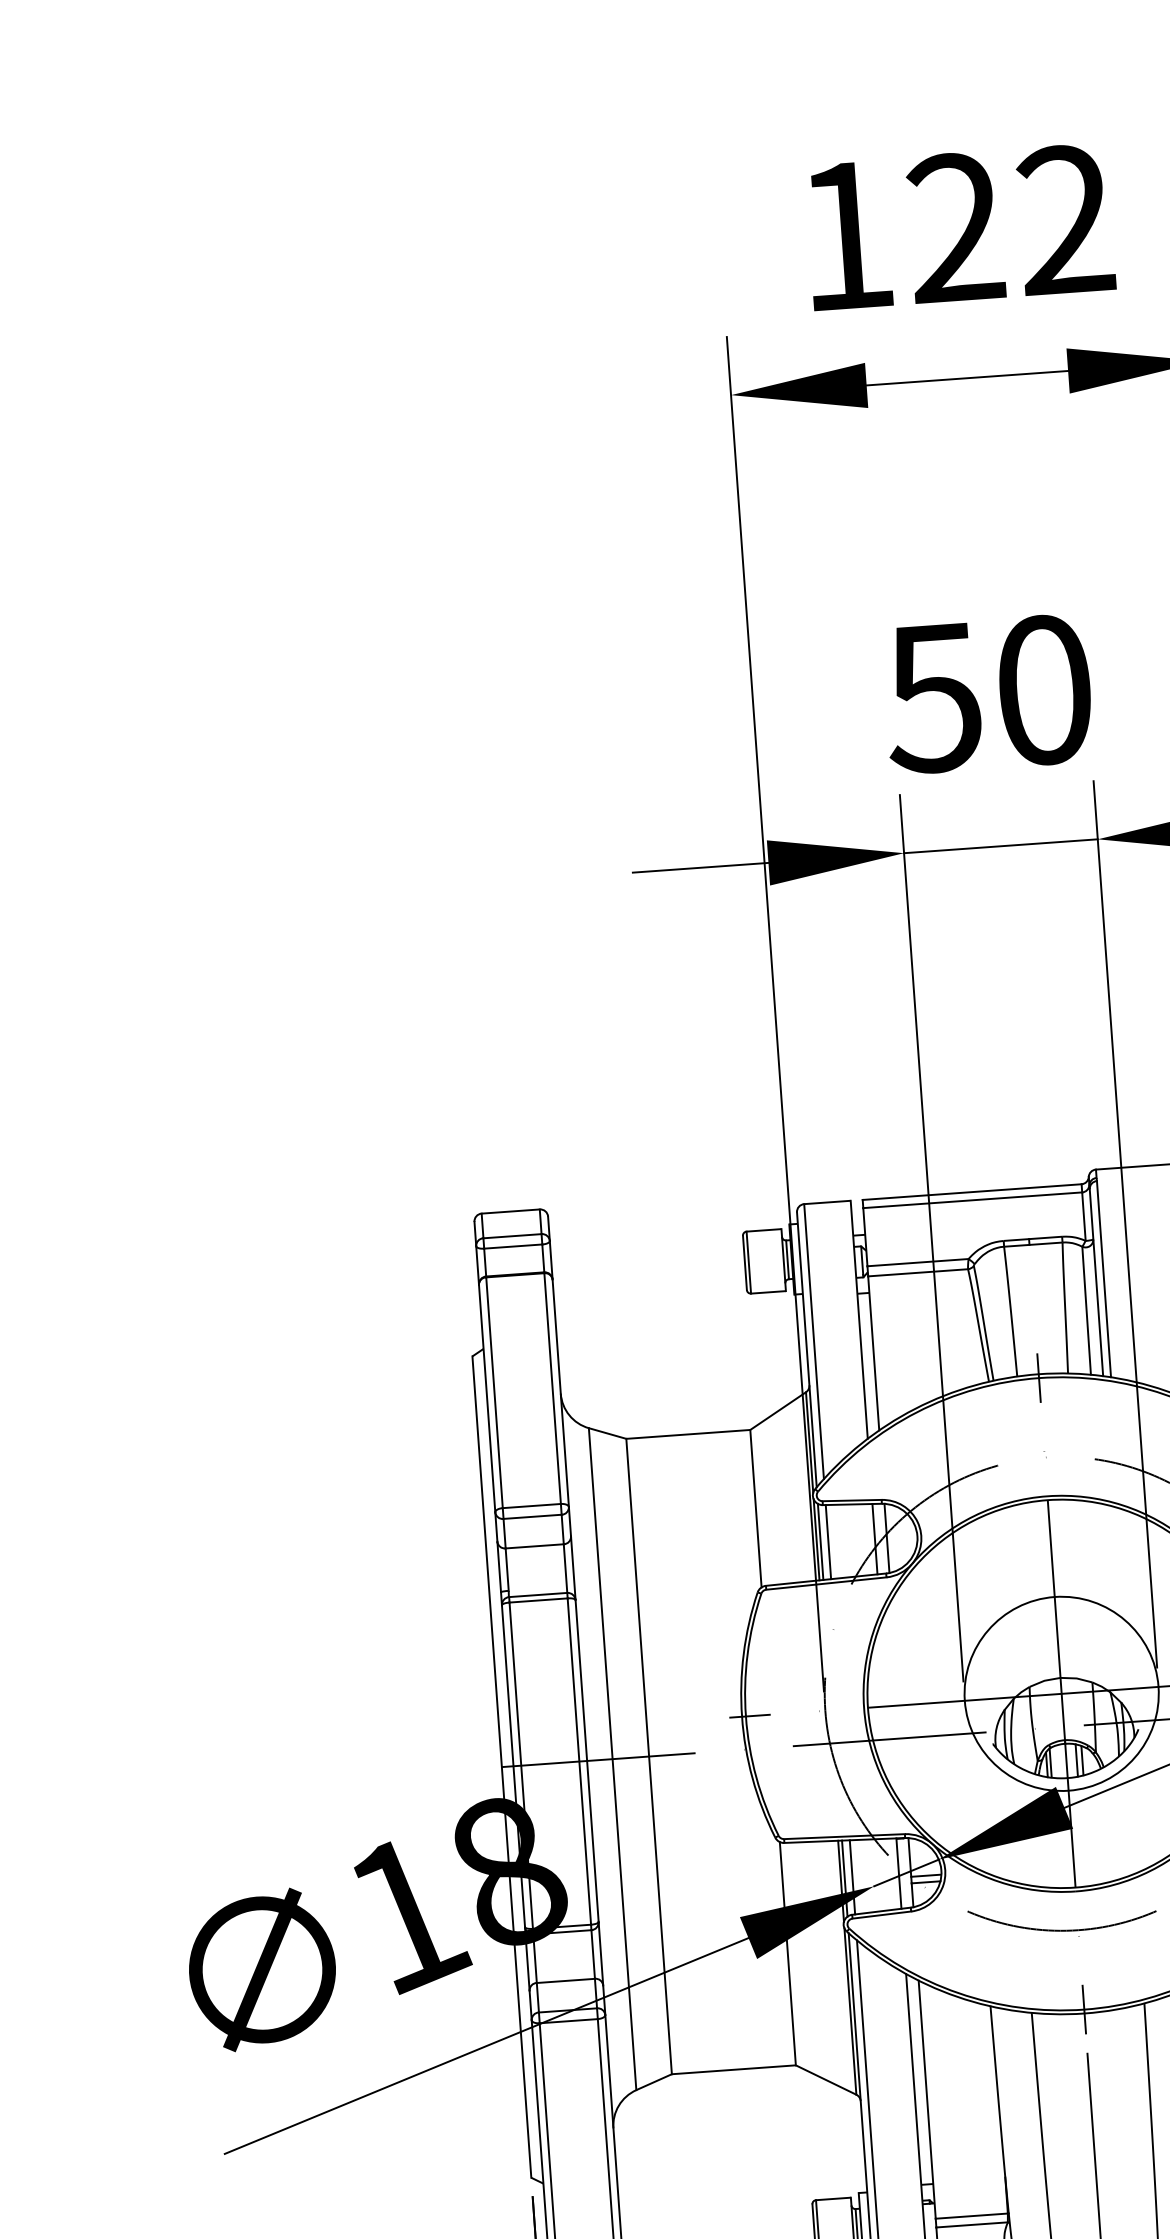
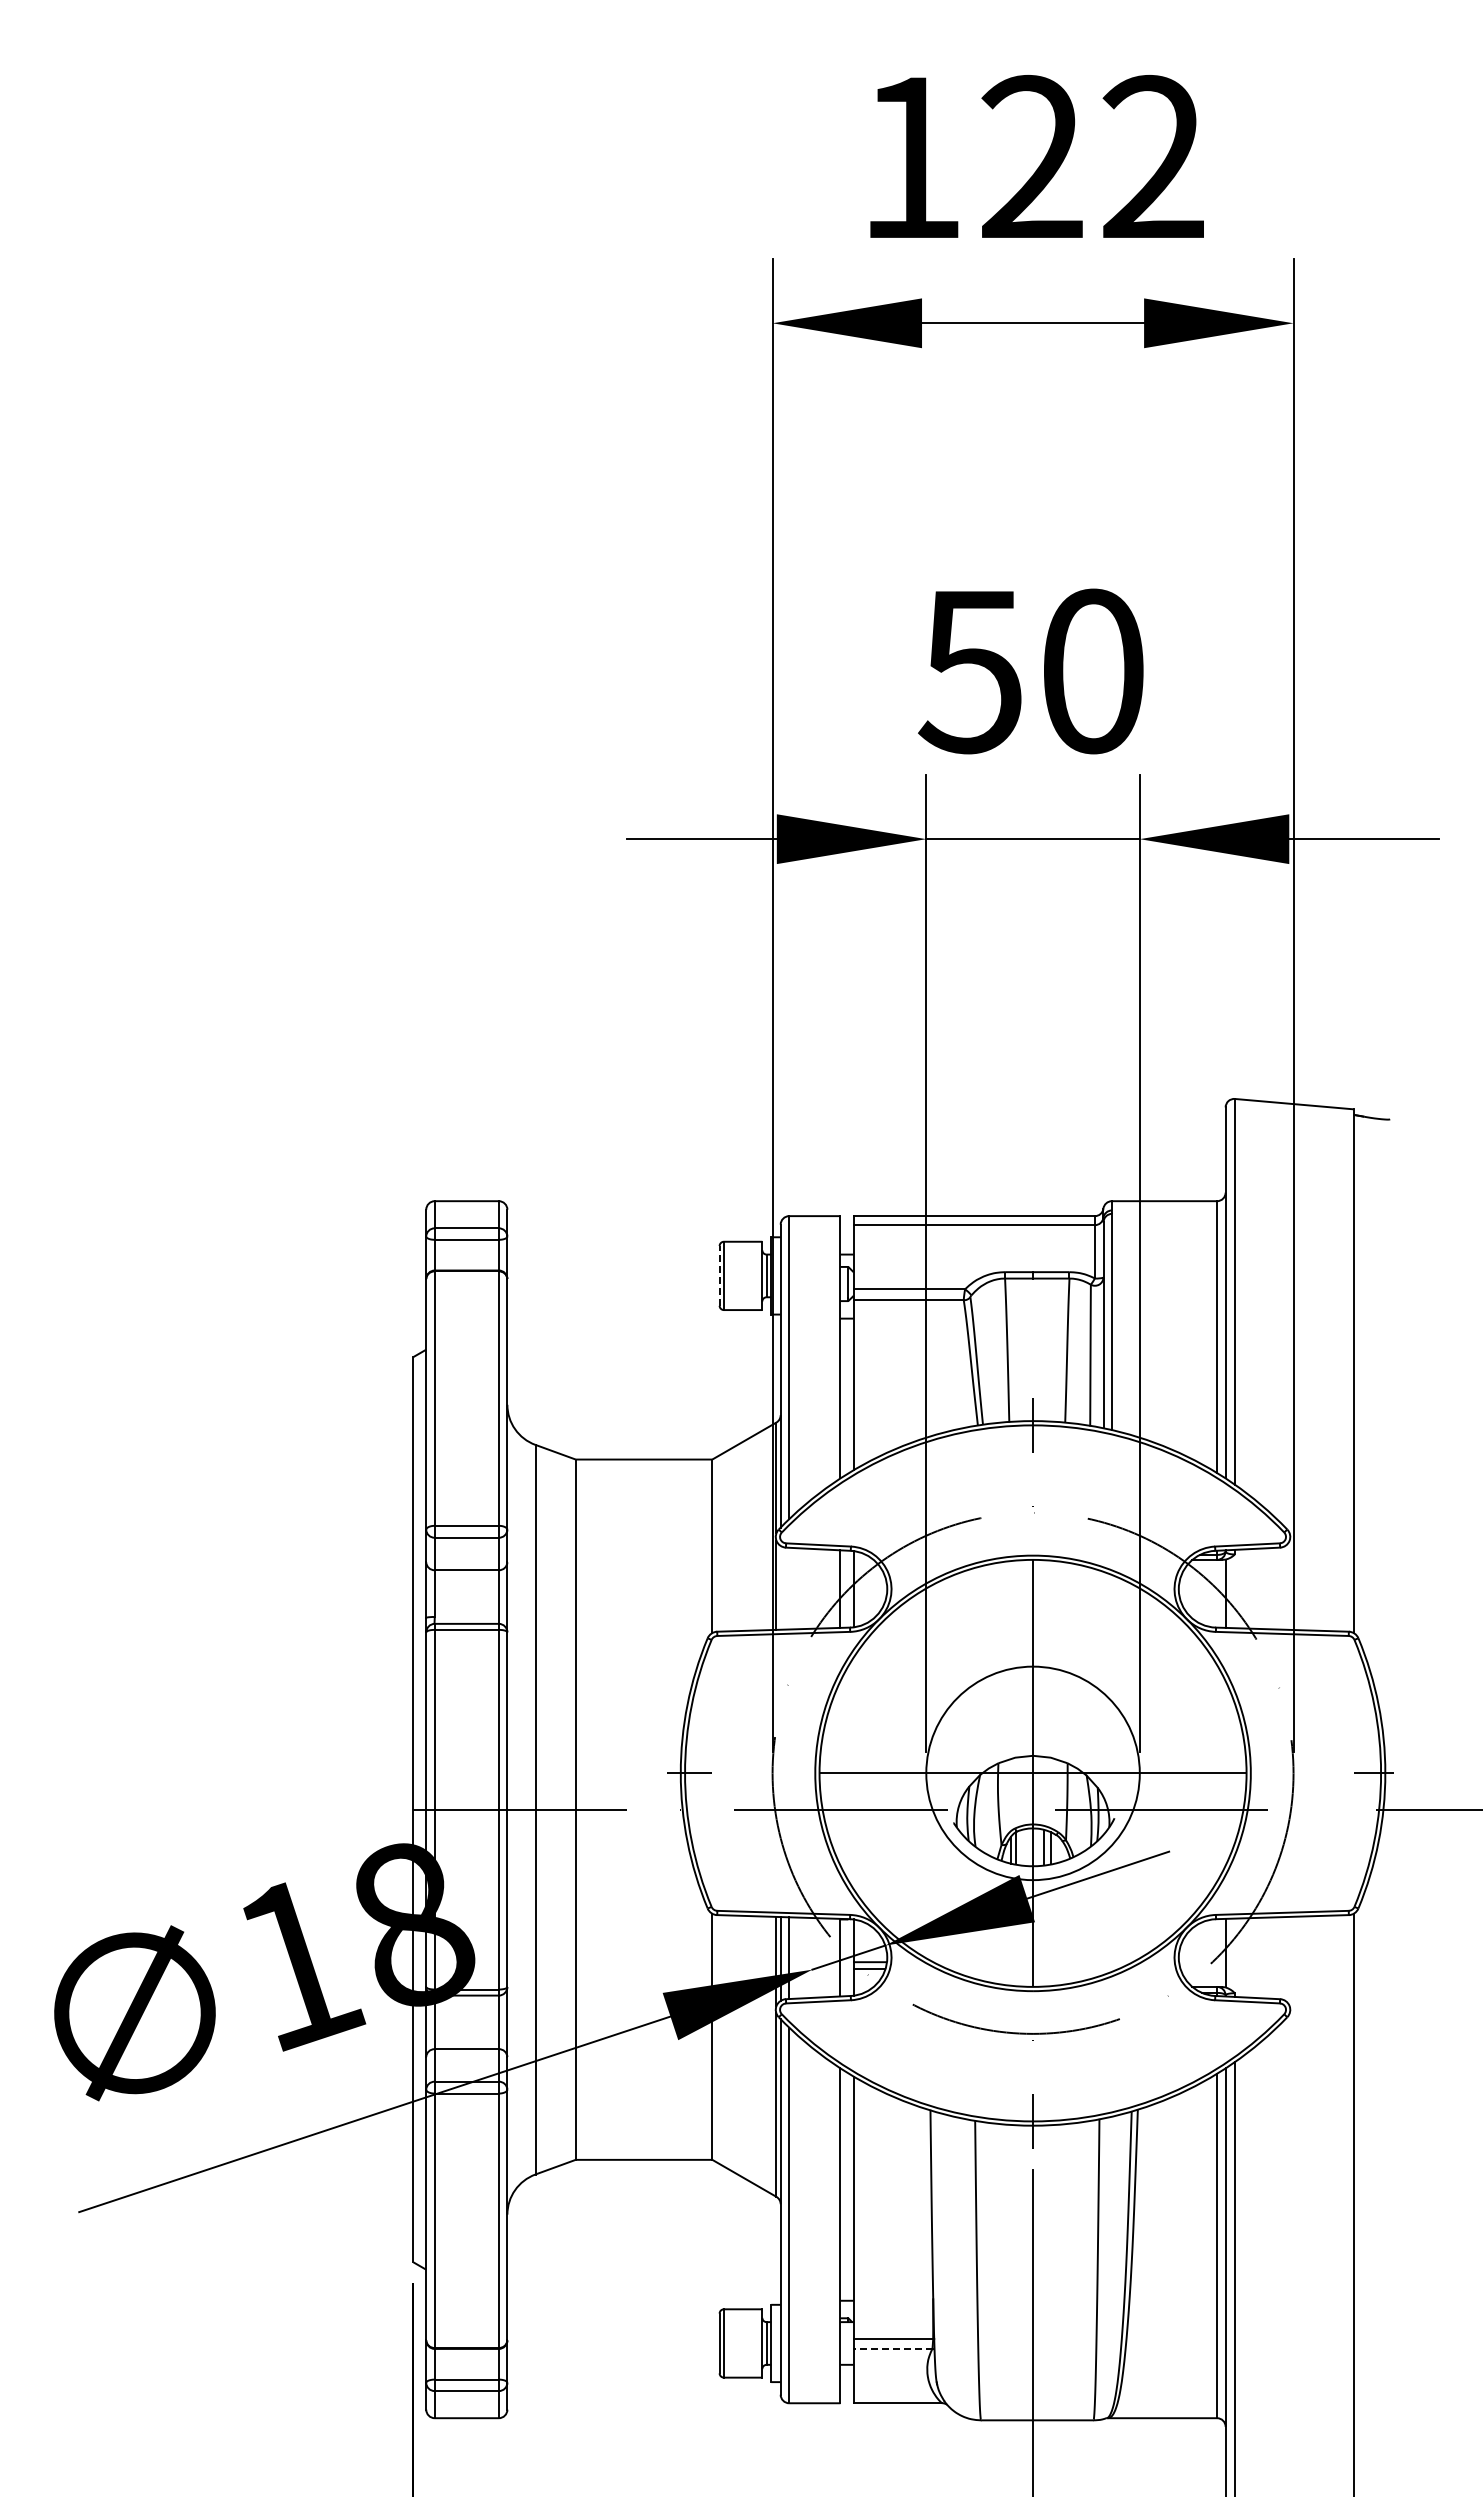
line: (744, 1262) -> (719, 1275), solid -> dashed
line: (820, 1541) -> (780, 1587), removed
line: (828, 1541) -> (789, 1588), removed
line: (971, 2224) -> (892, 2348), solid -> dashed

